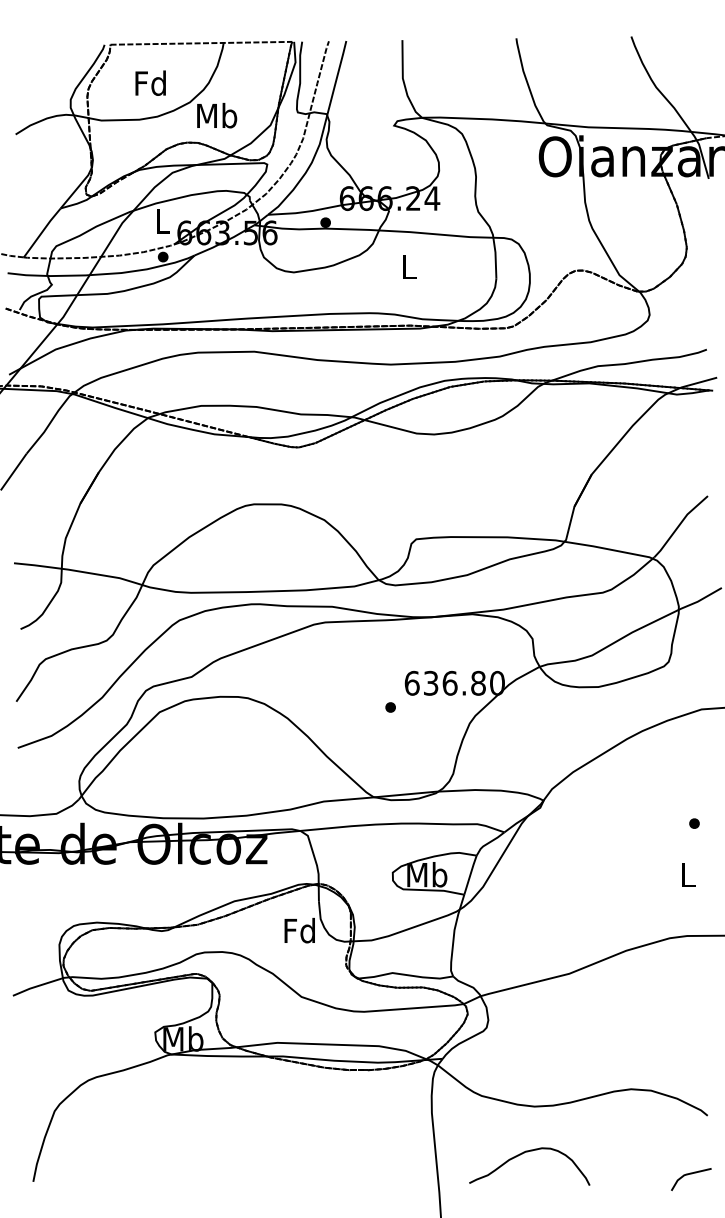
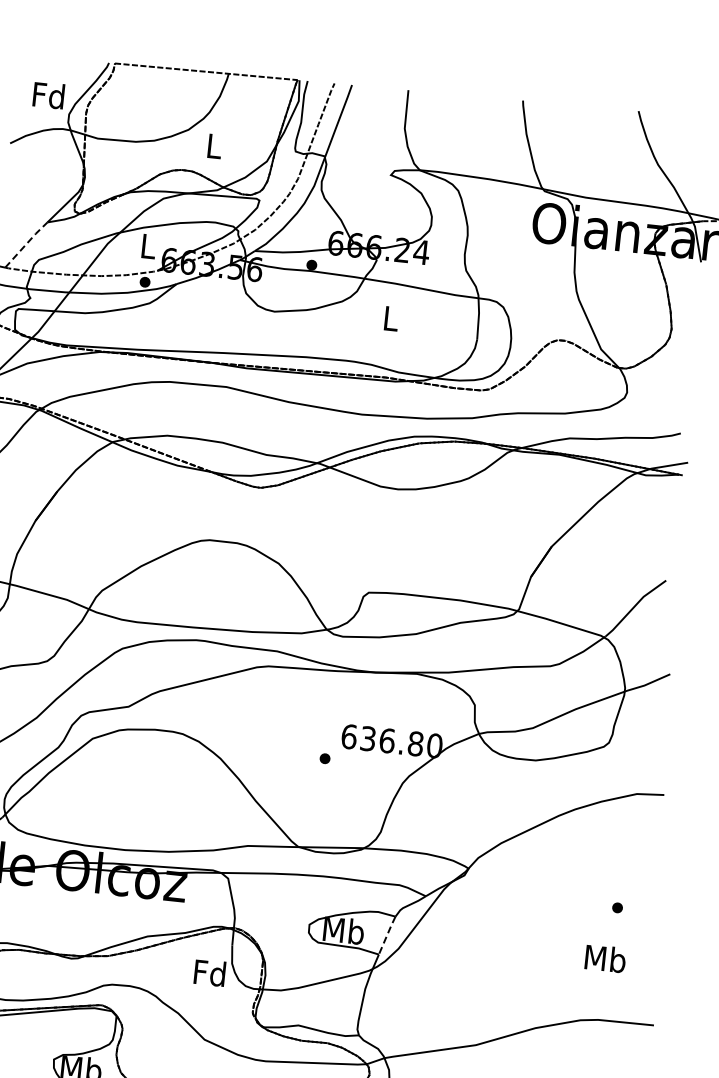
text: (150, 82) -> (48, 94), moved
text: (217, 115) -> (214, 145), Mb -> L
line: (42, 231) -> (26, 243), solid -> dashed
line: (470, 874) -> (387, 934), solid -> dashed
text: (688, 874) -> (606, 958), L -> Mb

